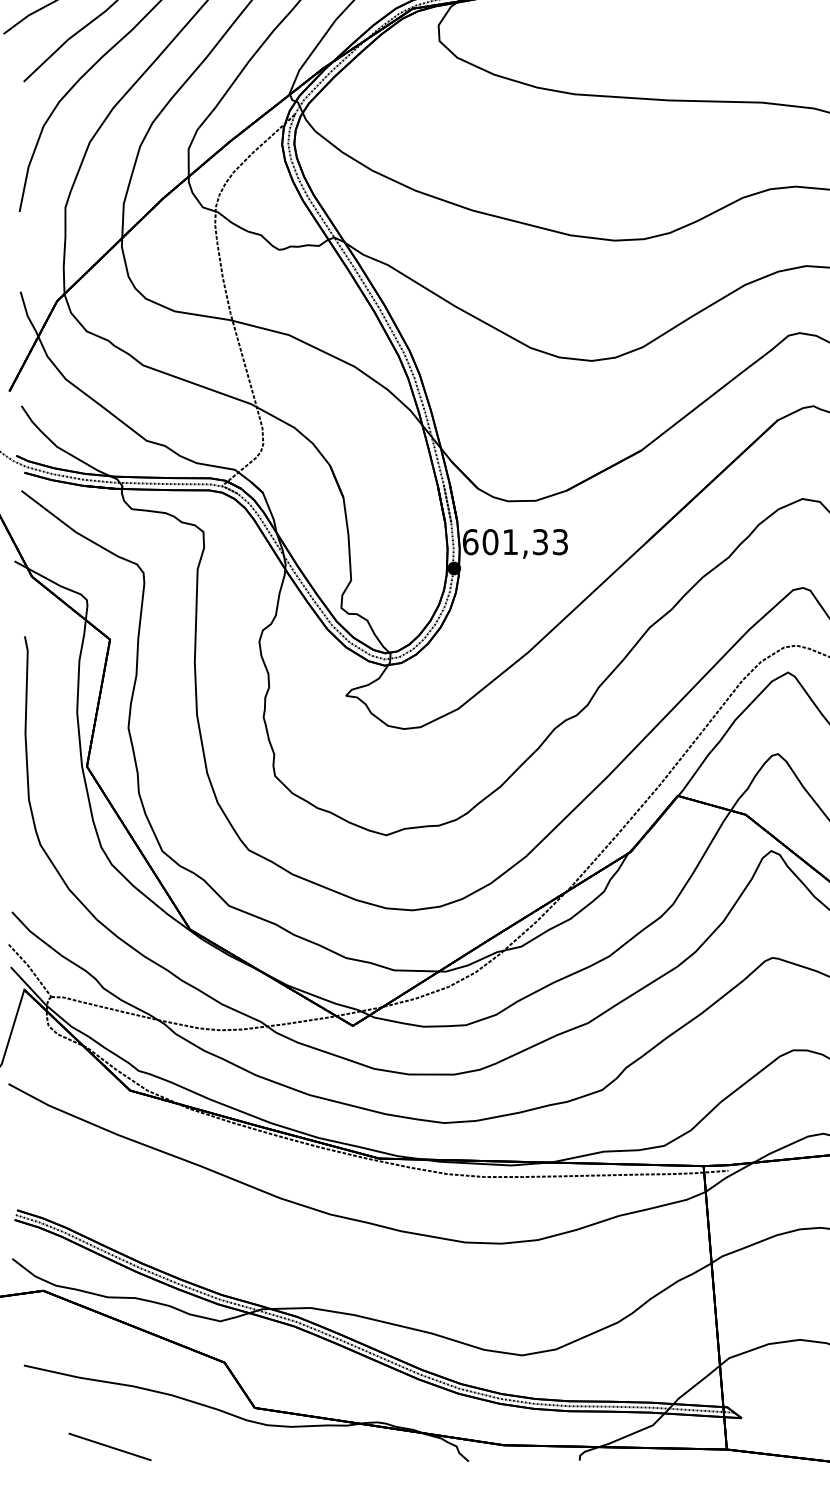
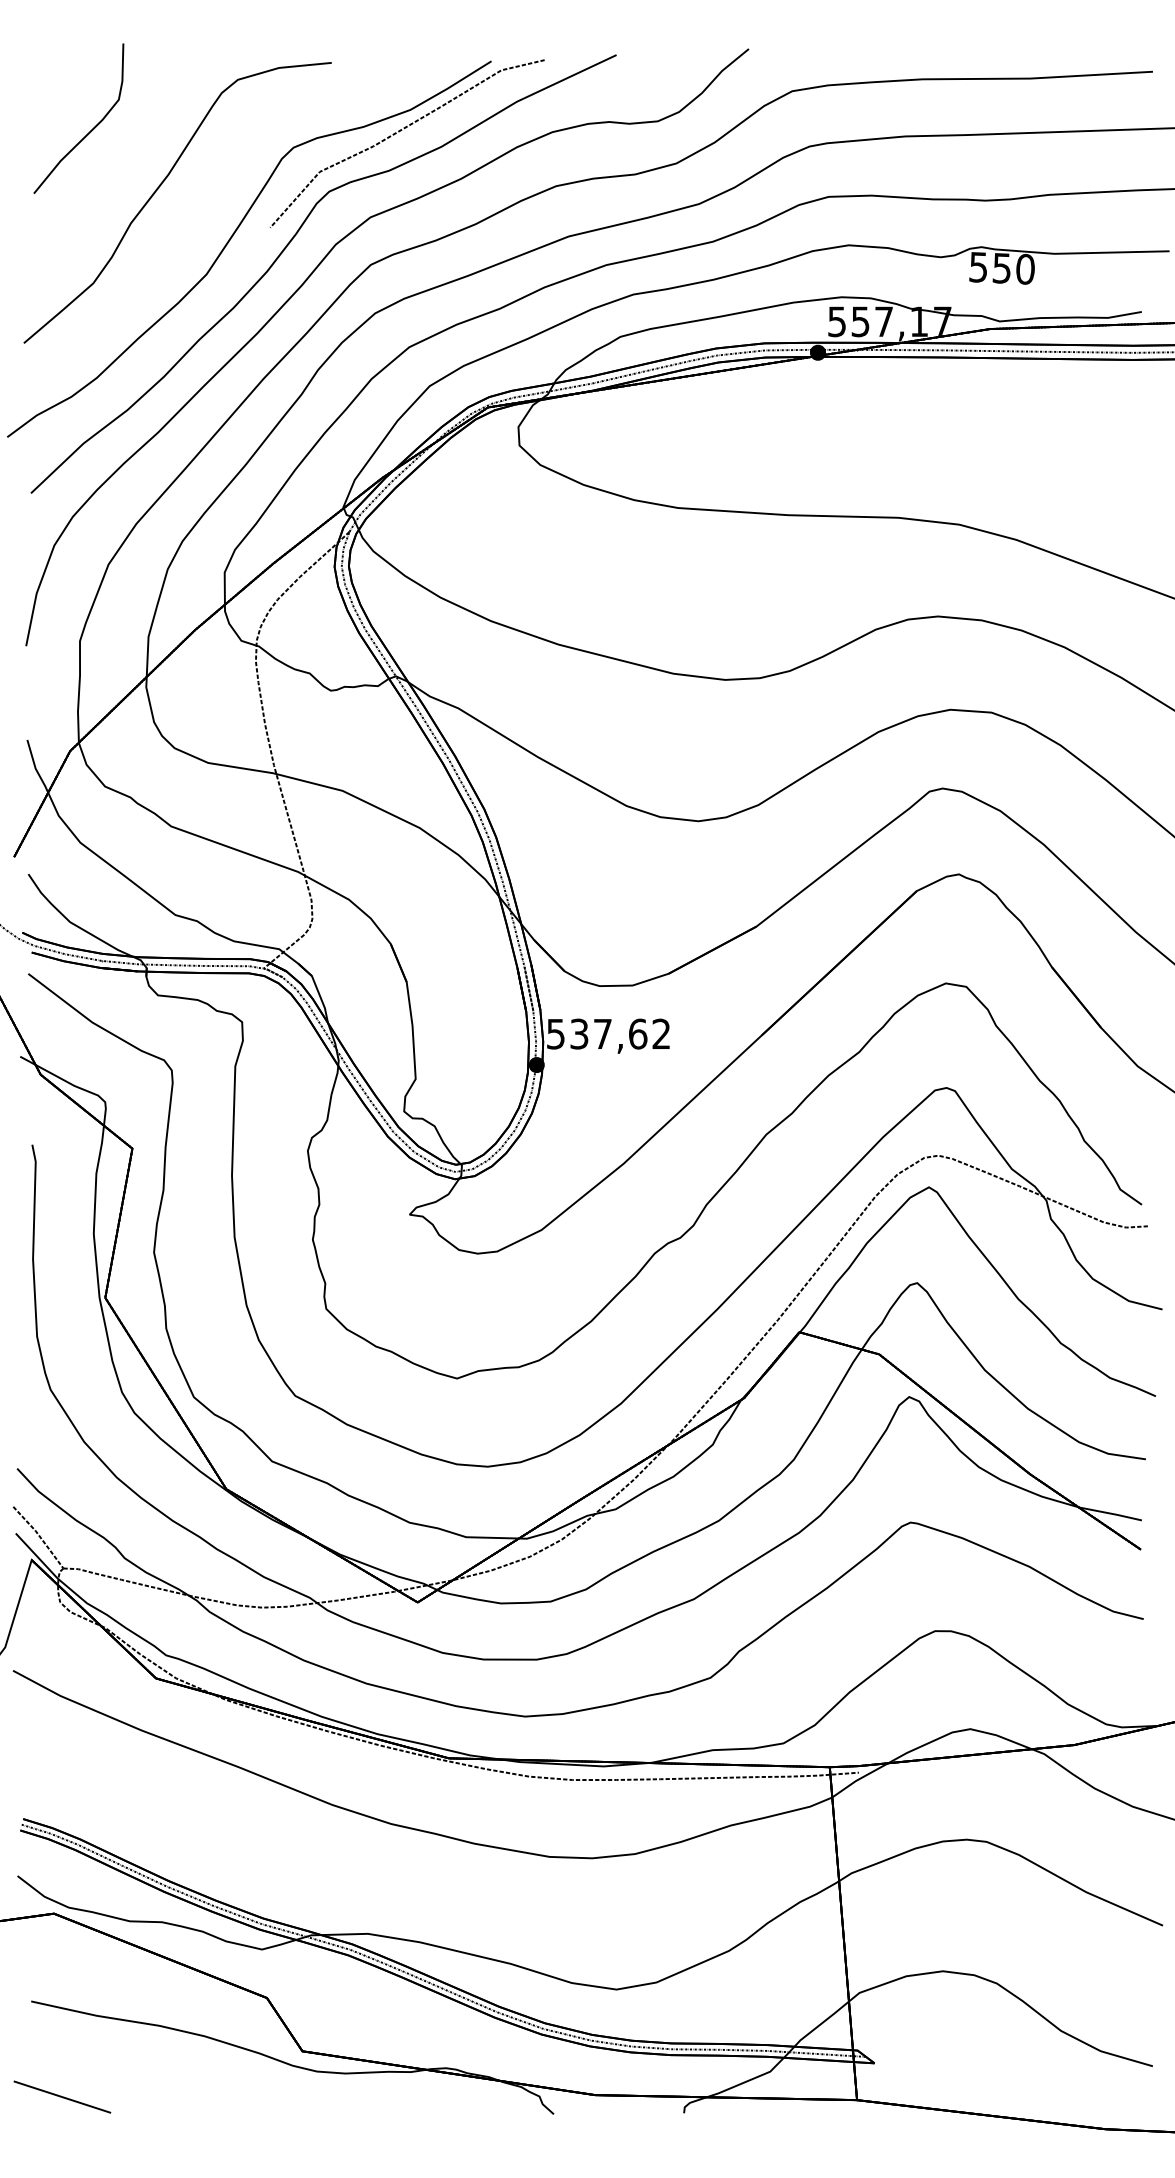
text: (515, 541) -> (608, 1033), 601,33 -> 537,62
line: (110, 1446) -> (62, 2096), moved

